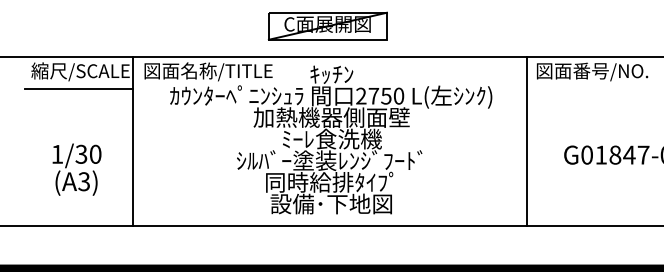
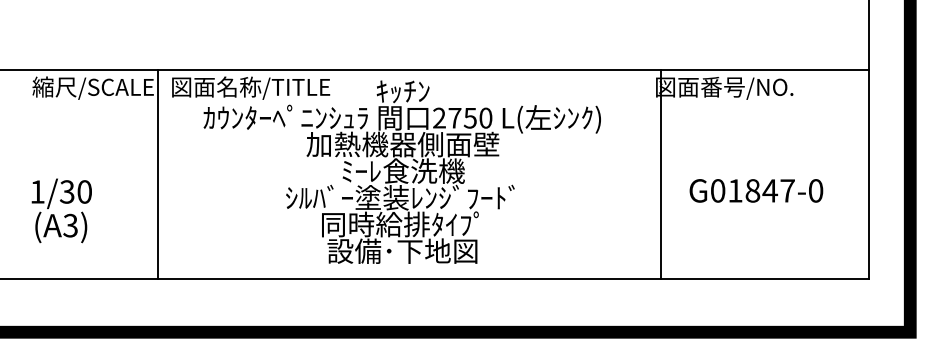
part: (328, 25) -> (398, 31), removed
line: (79, 89) -> (91, 109), removed
line: (526, 141) -> (660, 173), moved
text: (76, 169) -> (61, 210), moved

